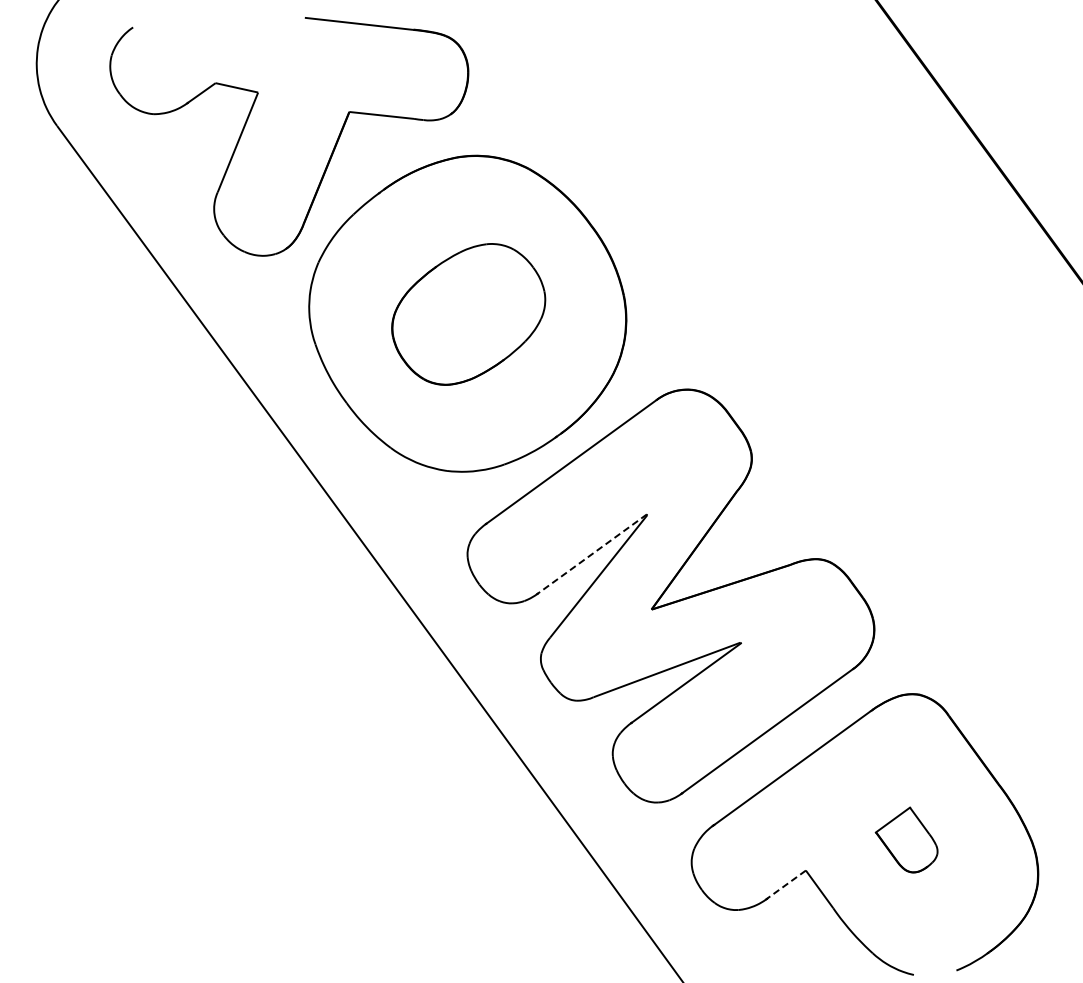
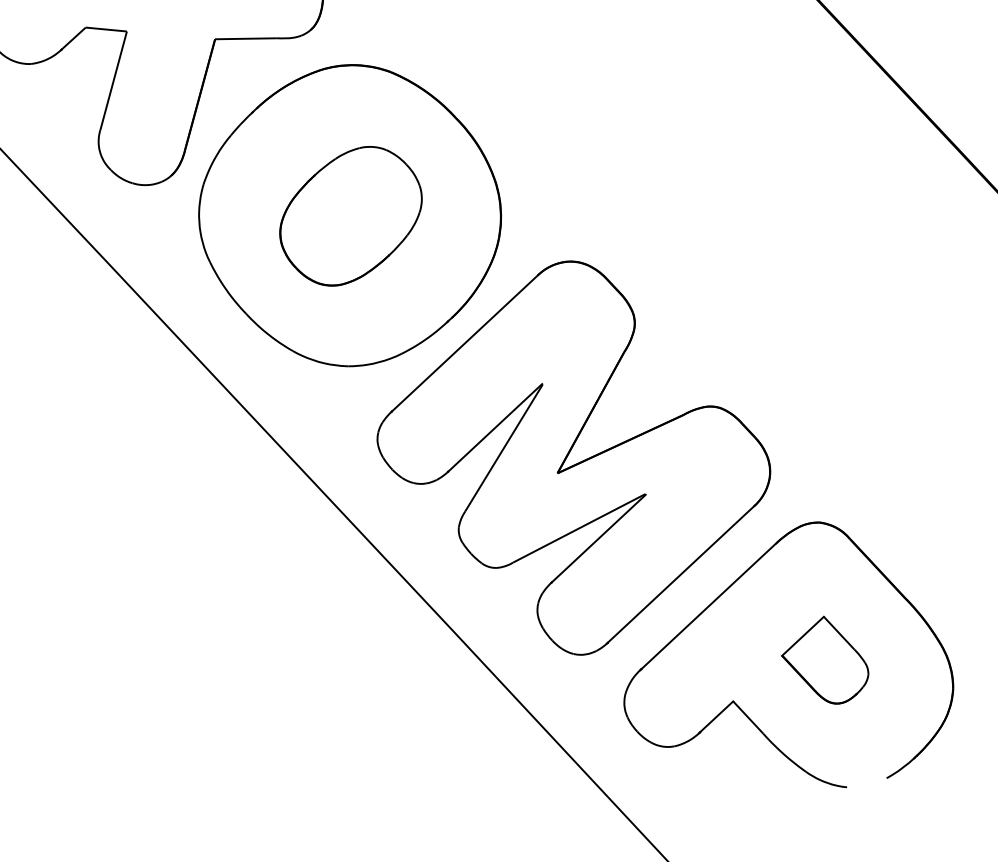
line: (591, 554) -> (494, 428), dashed -> solid
part: (906, 839) -> (824, 660), size x1.43
line: (786, 884) -> (716, 716), dashed -> solid

